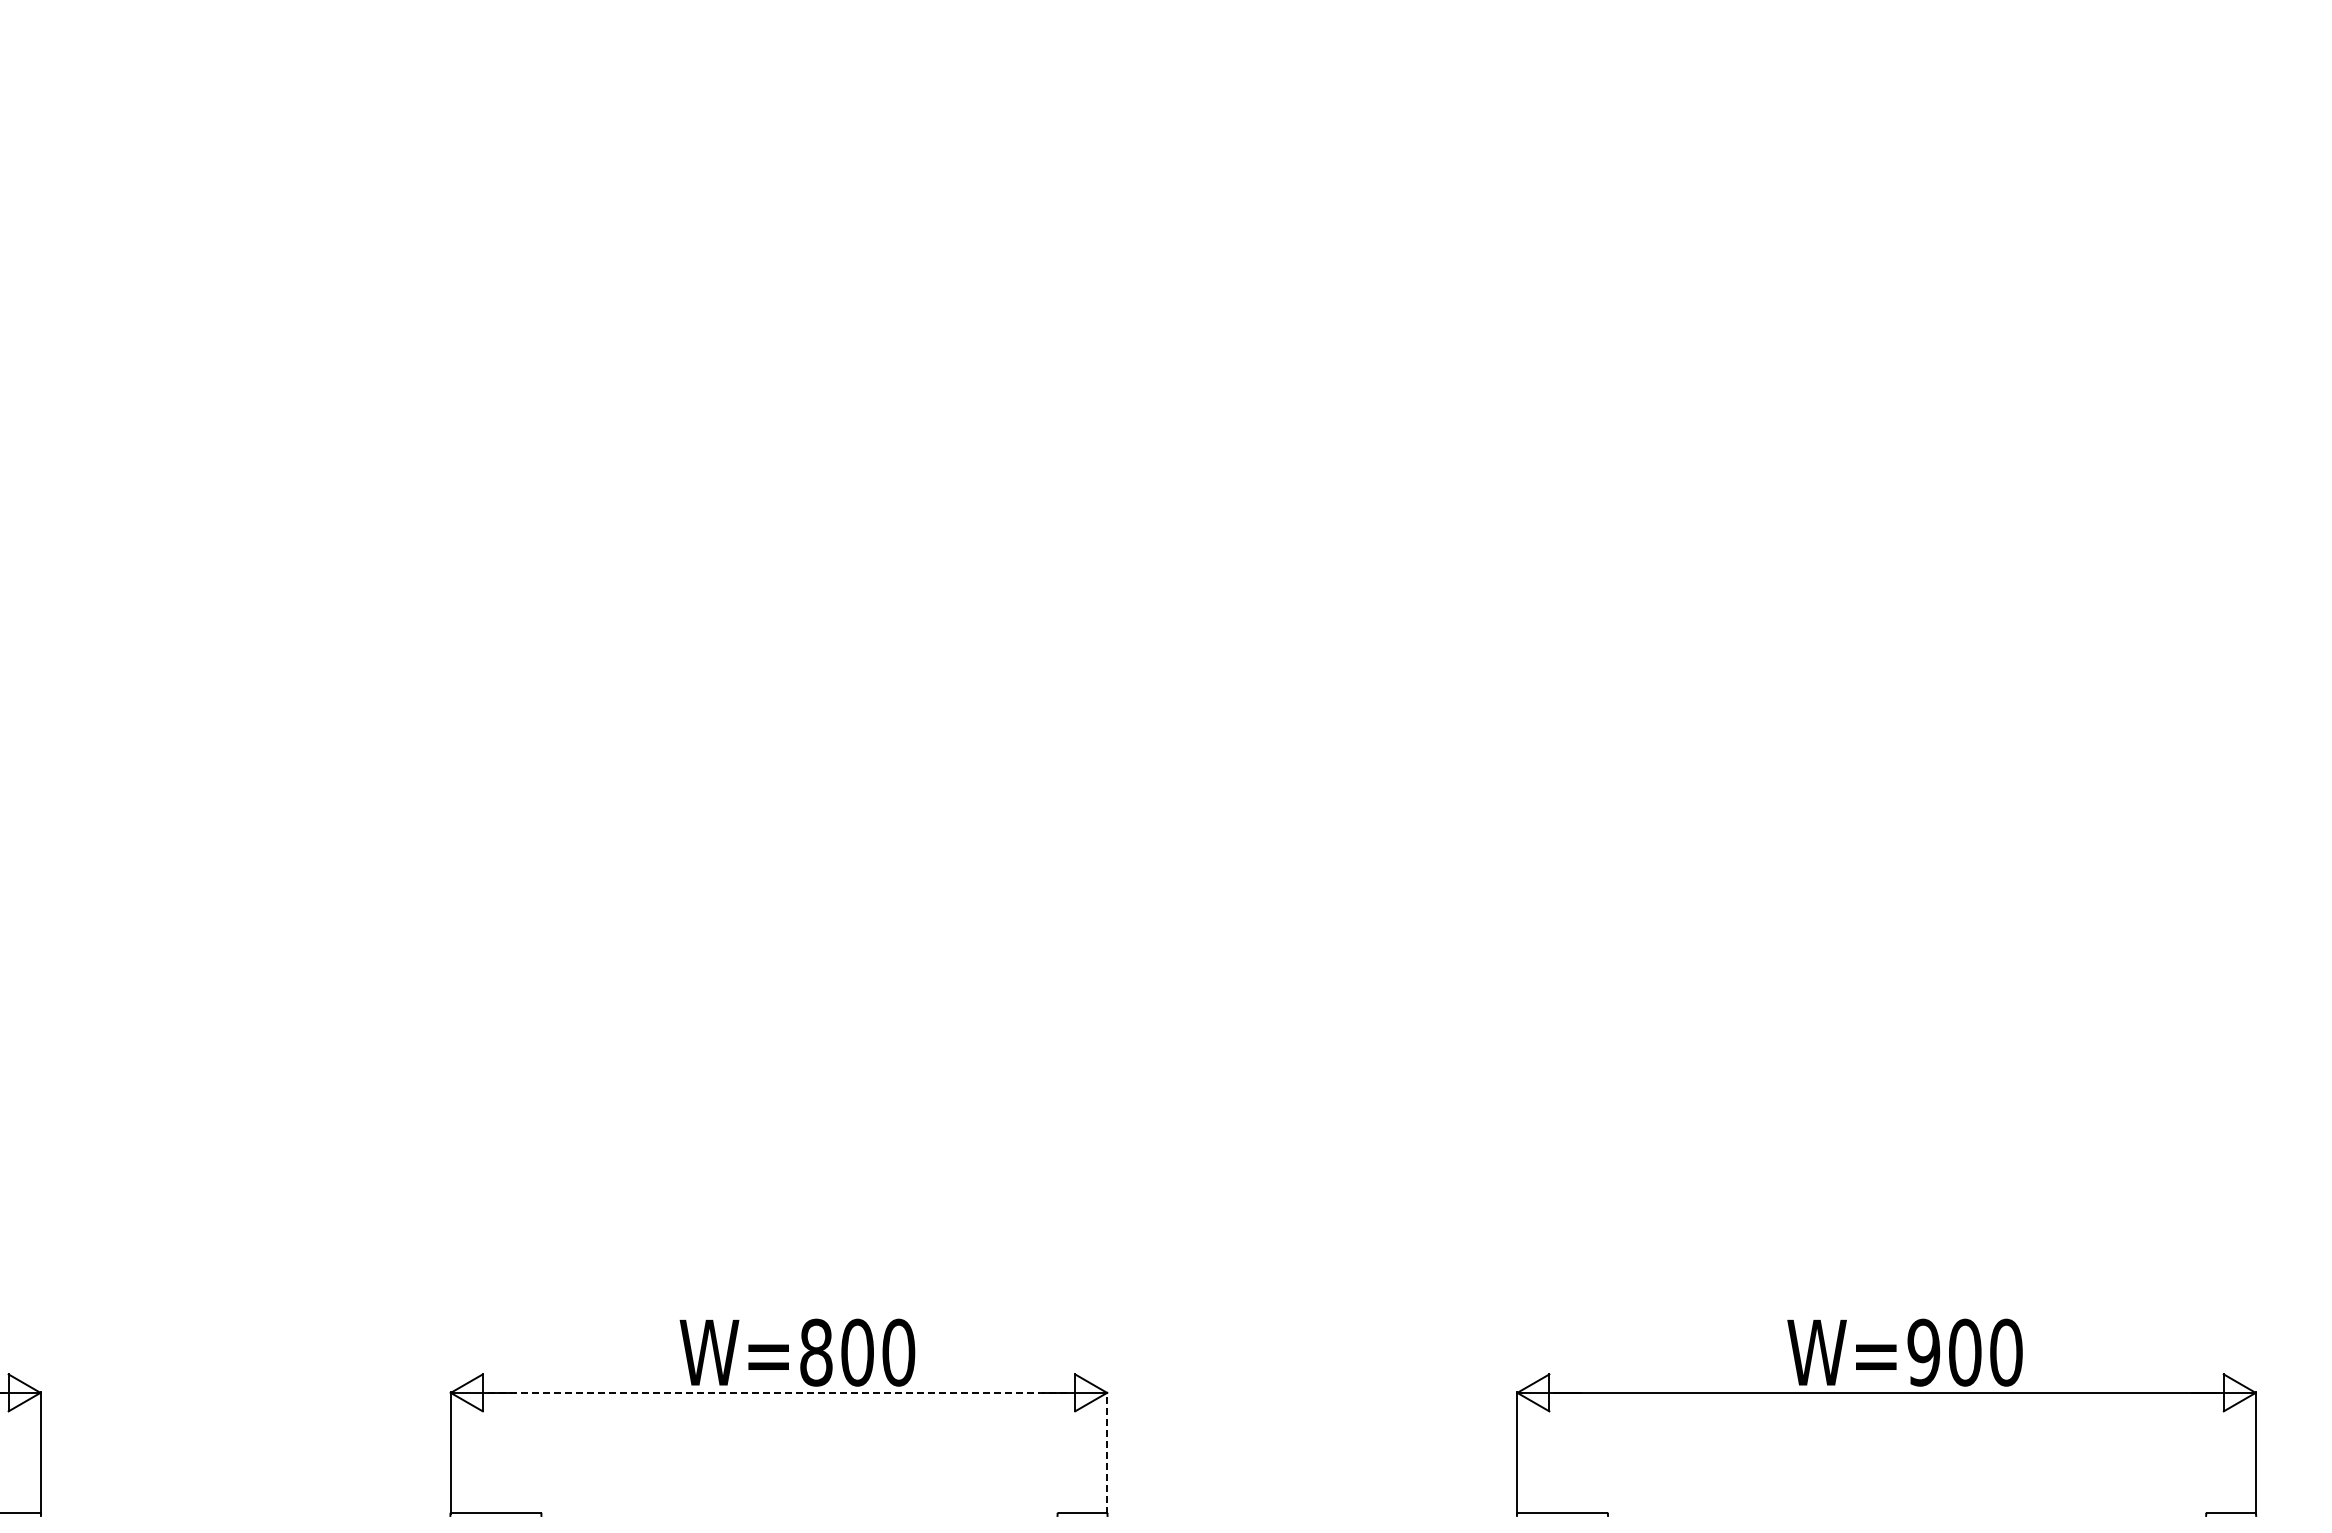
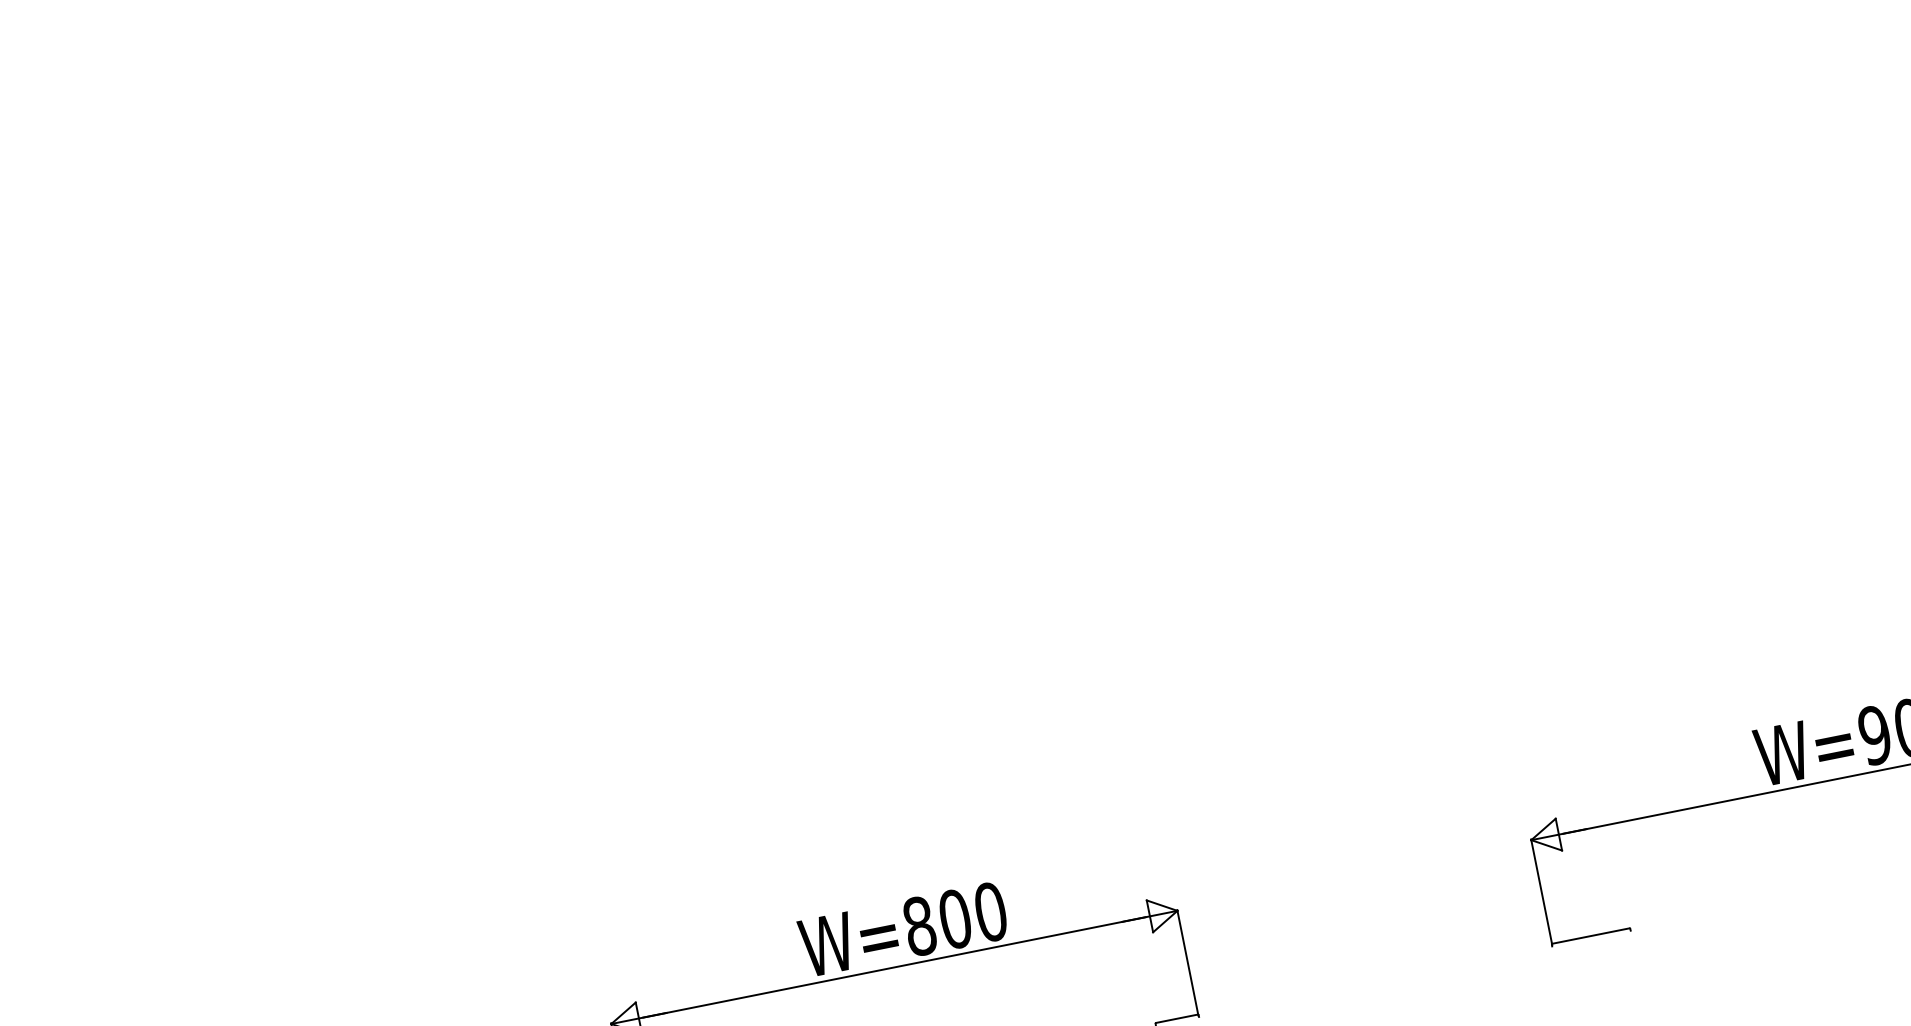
line: (779, 1392) -> (894, 966), dashed -> solid
line: (1107, 1452) -> (1188, 962), dashed -> solid

